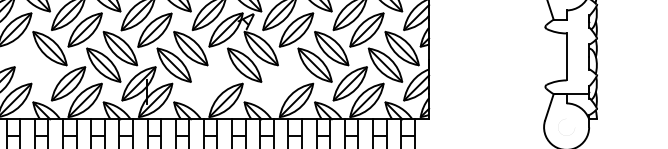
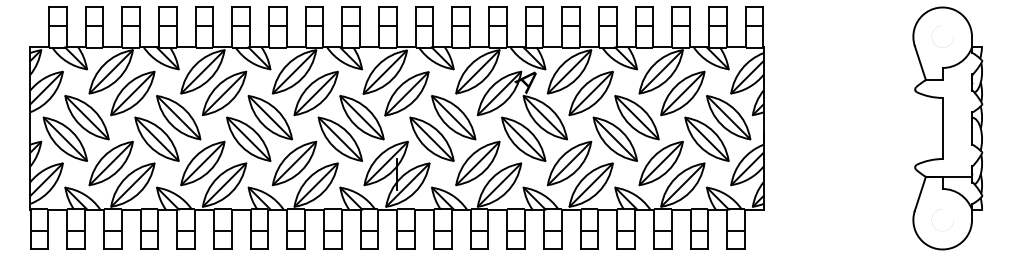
part: (33, 64) -> (248, 138), added
part: (209, 83) -> (477, 163), added
part: (279, 83) -> (569, 163), added

